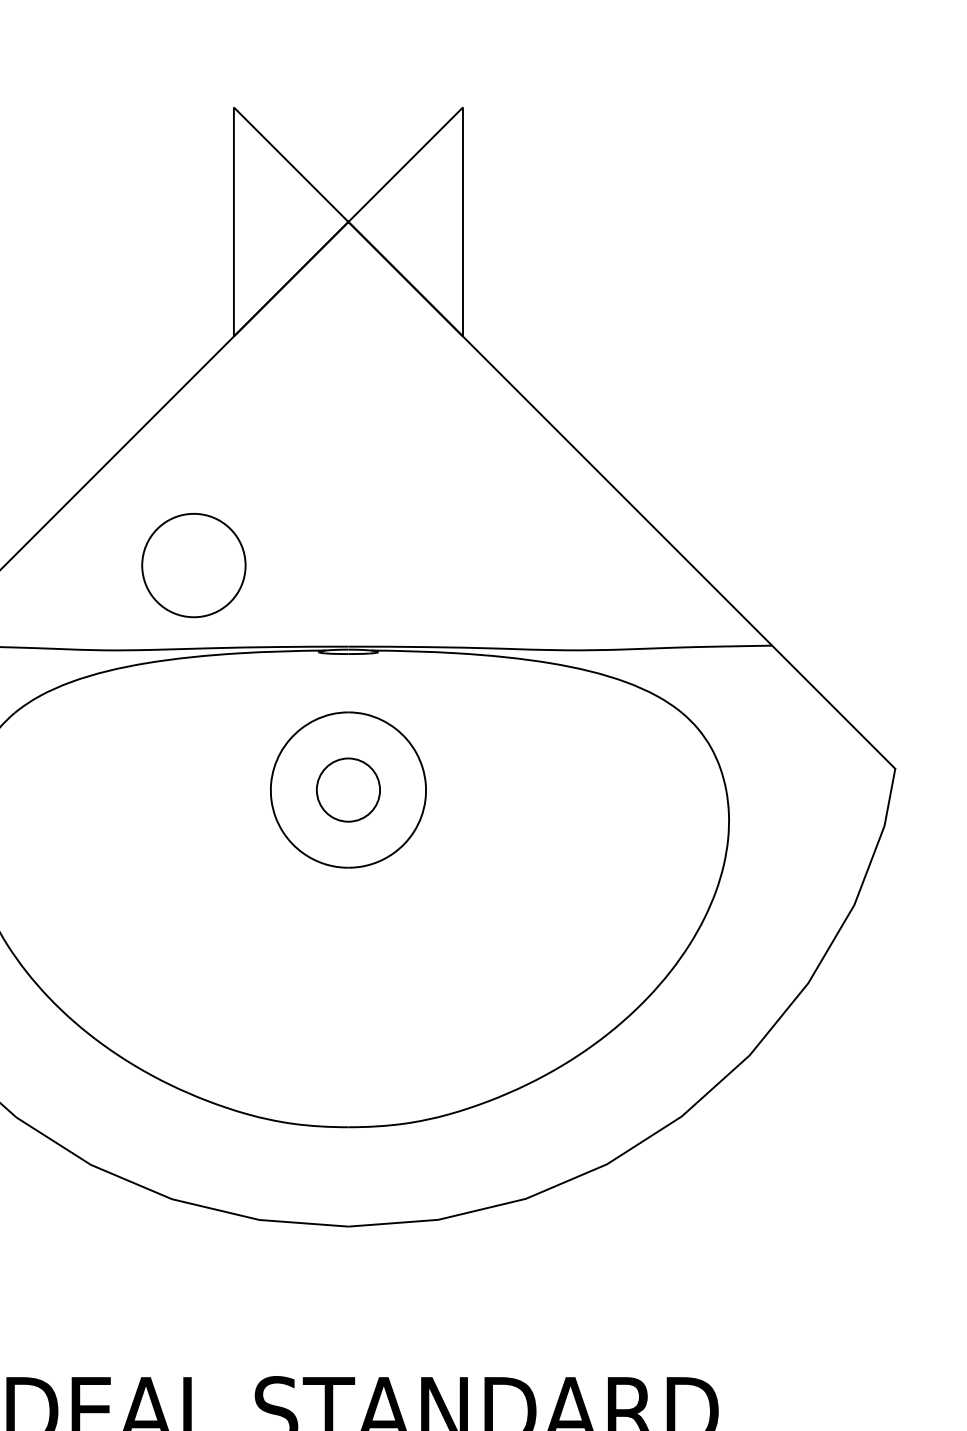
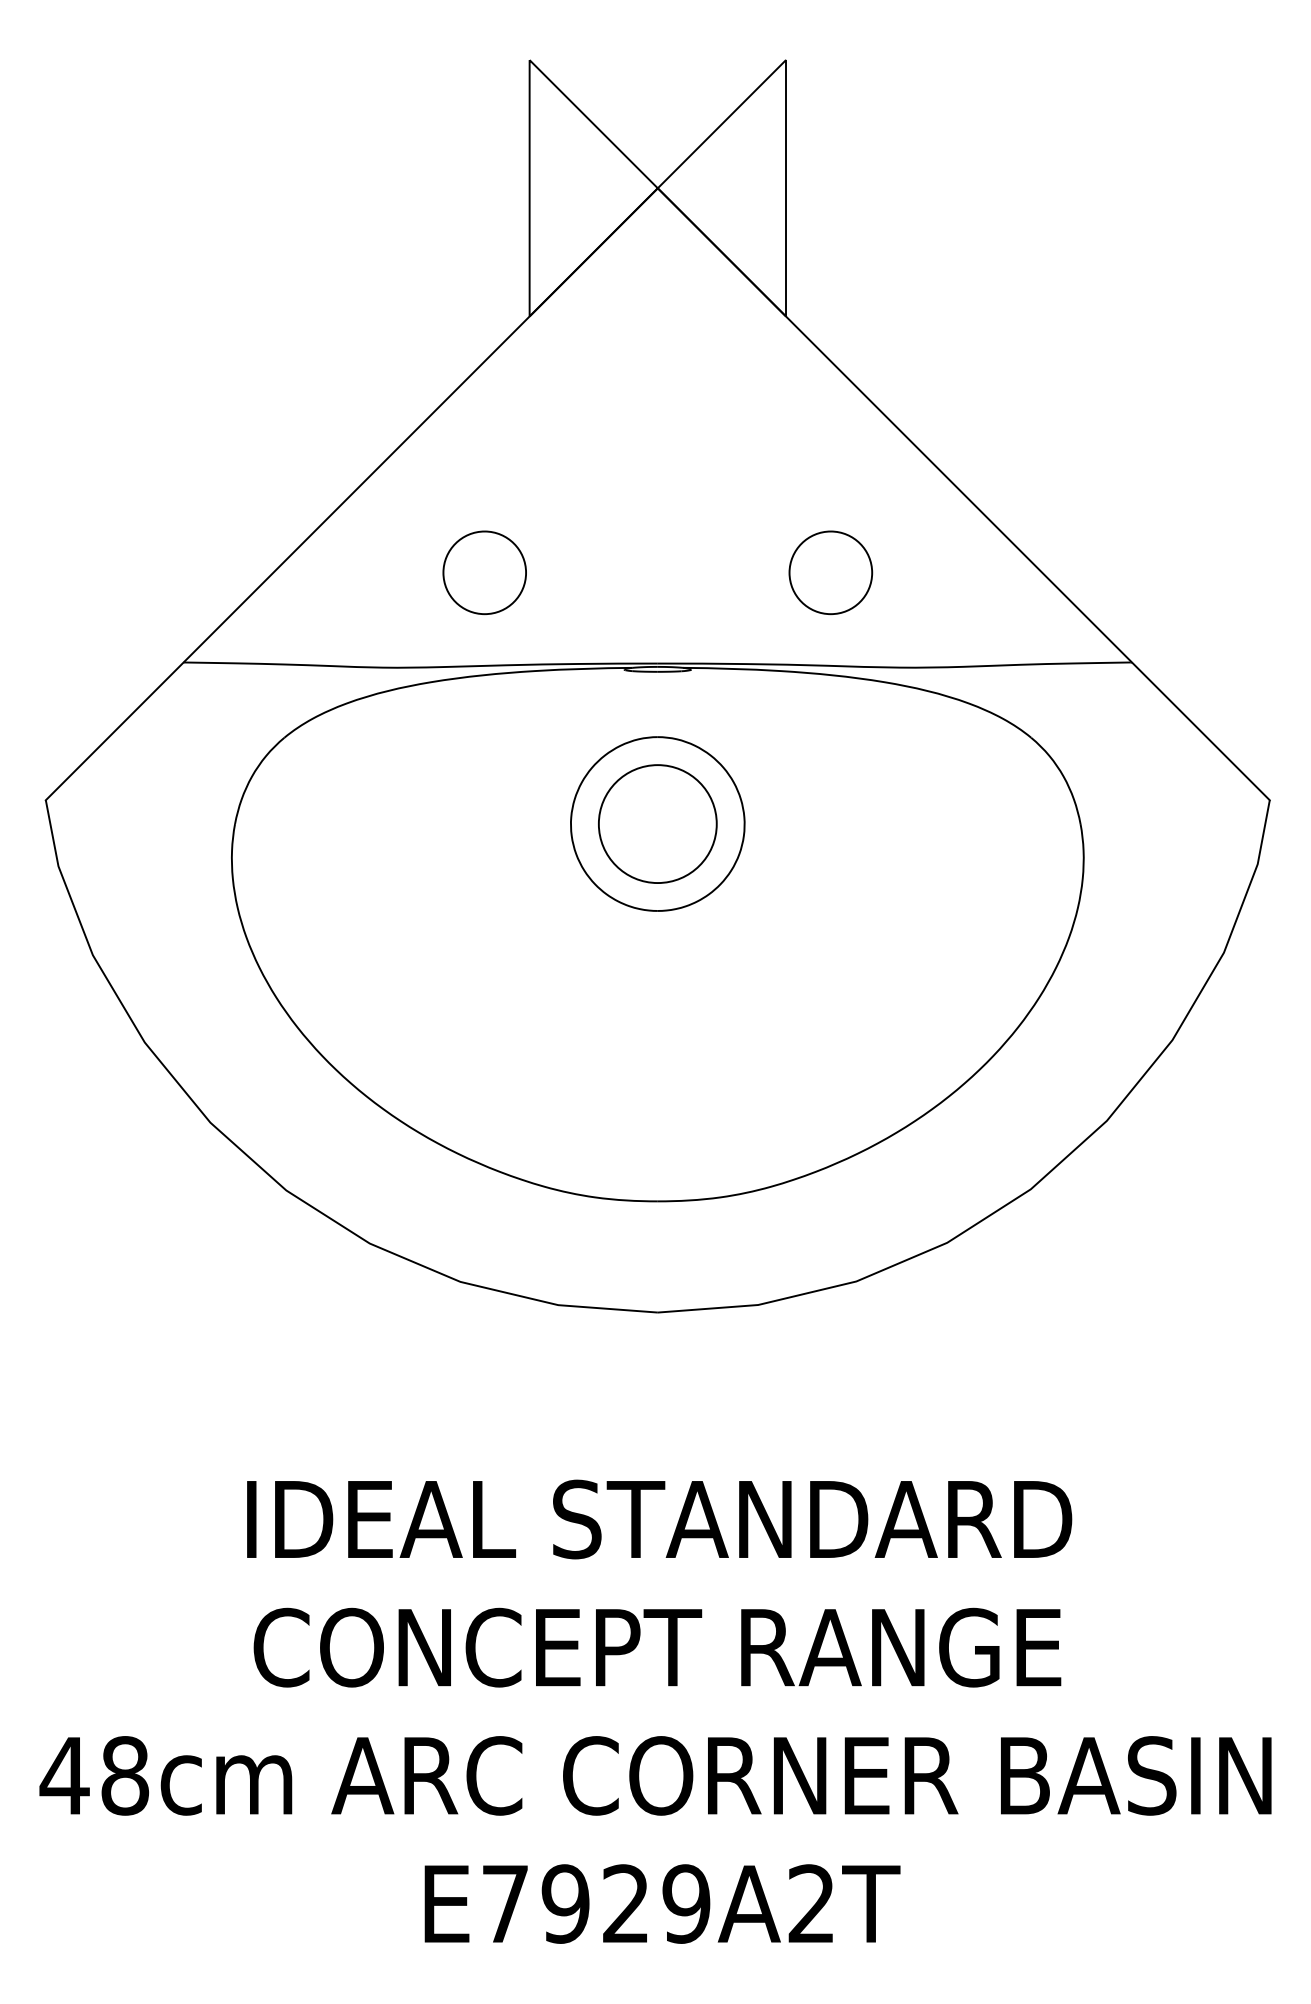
part: (193, 565) -> (484, 572), size x0.71
part: (502, 565) -> (830, 572), added
circle: (348, 790) -> (657, 824), size x1.67

